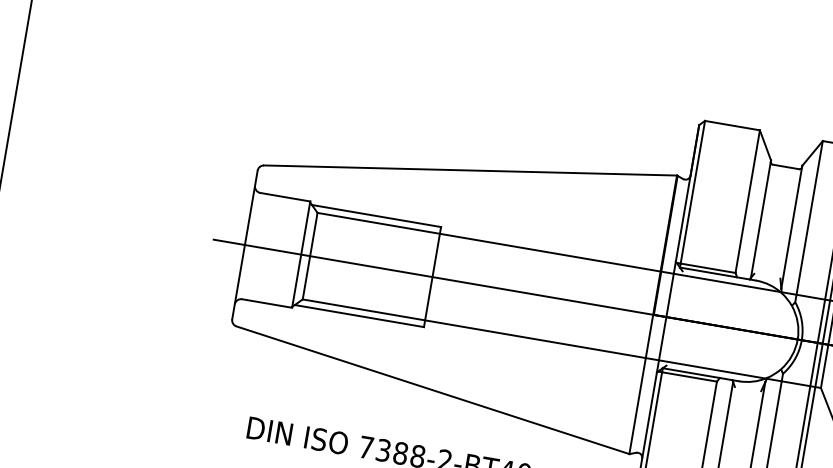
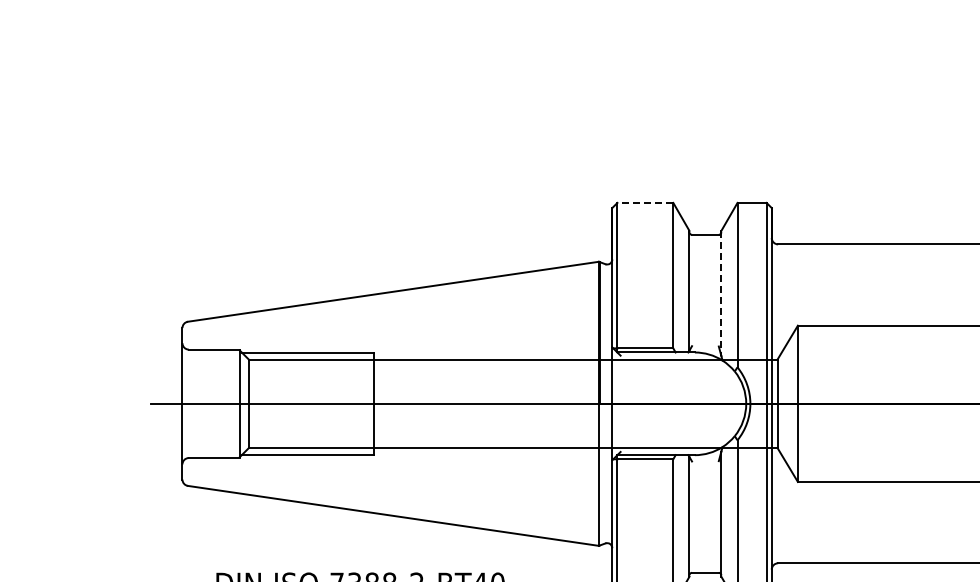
line: (732, 125) -> (645, 202), solid -> dashed
line: (791, 227) -> (721, 293), solid -> dashed

